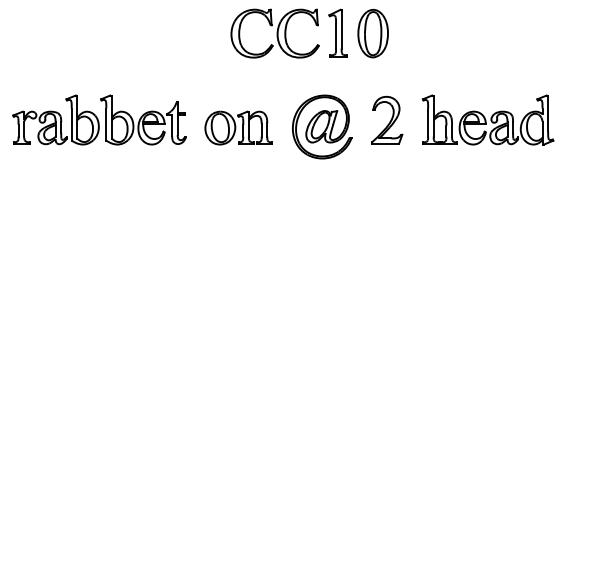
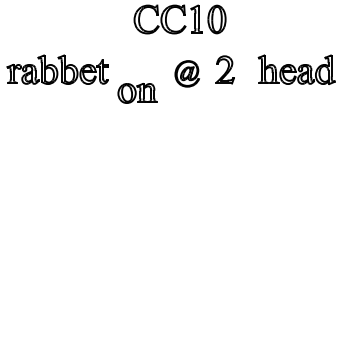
part: (487, 119) -> (296, 69), moved
part: (322, 126) -> (187, 73), size x0.7
part: (238, 128) -> (137, 93), moved

